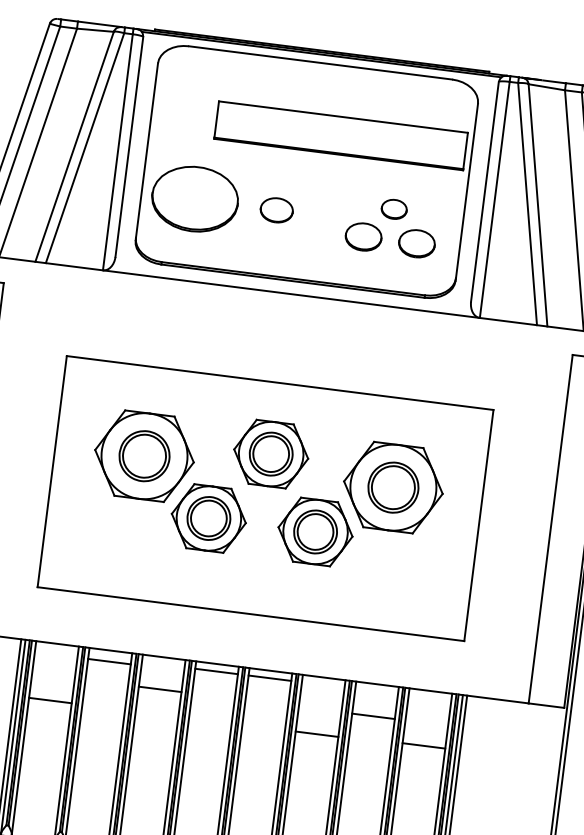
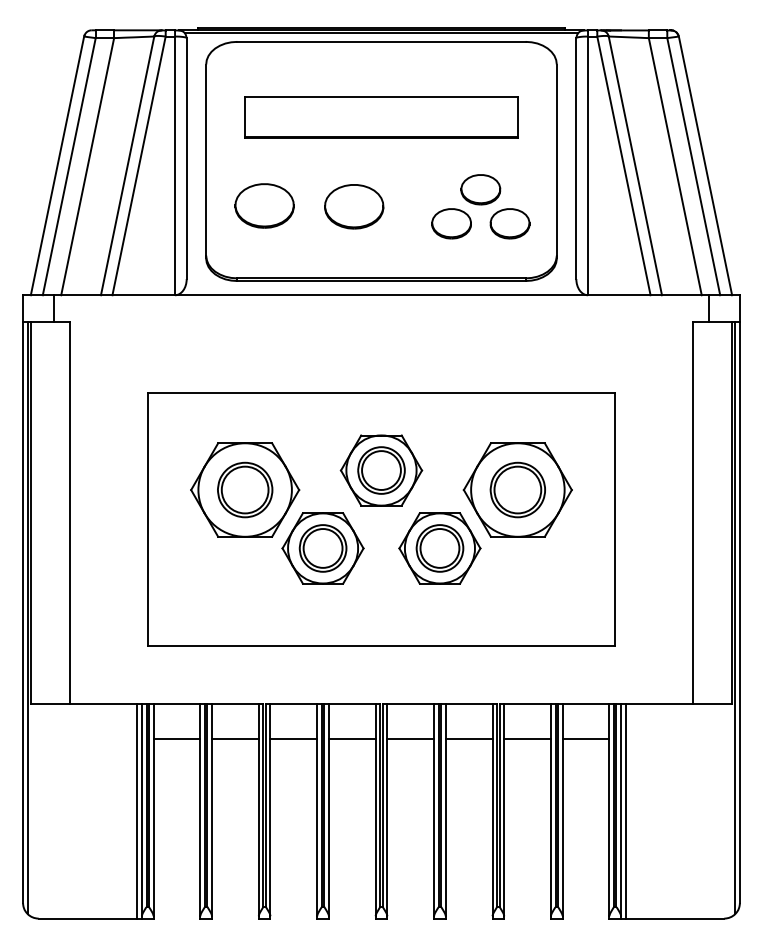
part: (341, 135) -> (381, 117), moved
part: (194, 198) -> (264, 205), size x0.62
part: (393, 209) -> (480, 189), size x1.43
part: (276, 210) -> (354, 206), size x1.67
line: (109, 661) -> (235, 739), moved
line: (215, 671) -> (351, 739), moved
line: (269, 678) -> (410, 739), moved
line: (49, 700) -> (176, 739), moved
line: (316, 734) -> (468, 739), moved
line: (423, 745) -> (585, 739), moved

